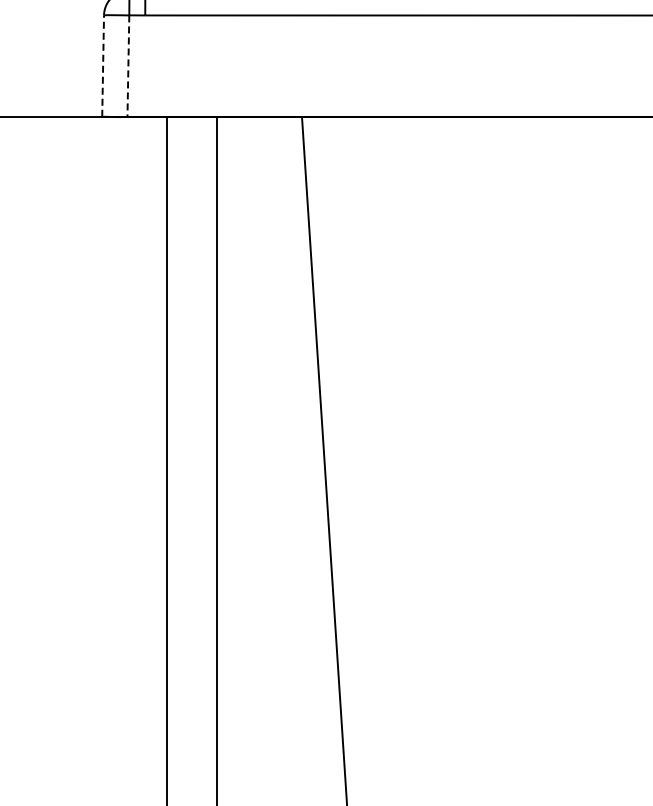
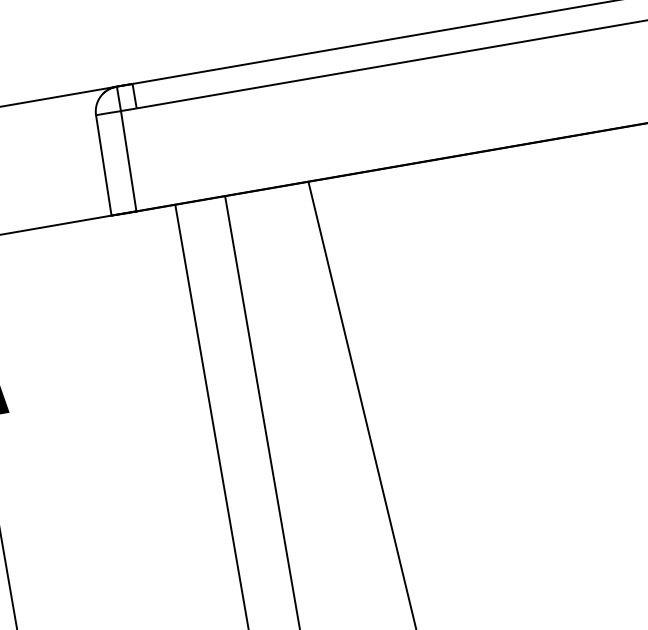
line: (103, 66) -> (104, 165), dashed -> solid
line: (128, 66) -> (128, 161), dashed -> solid

